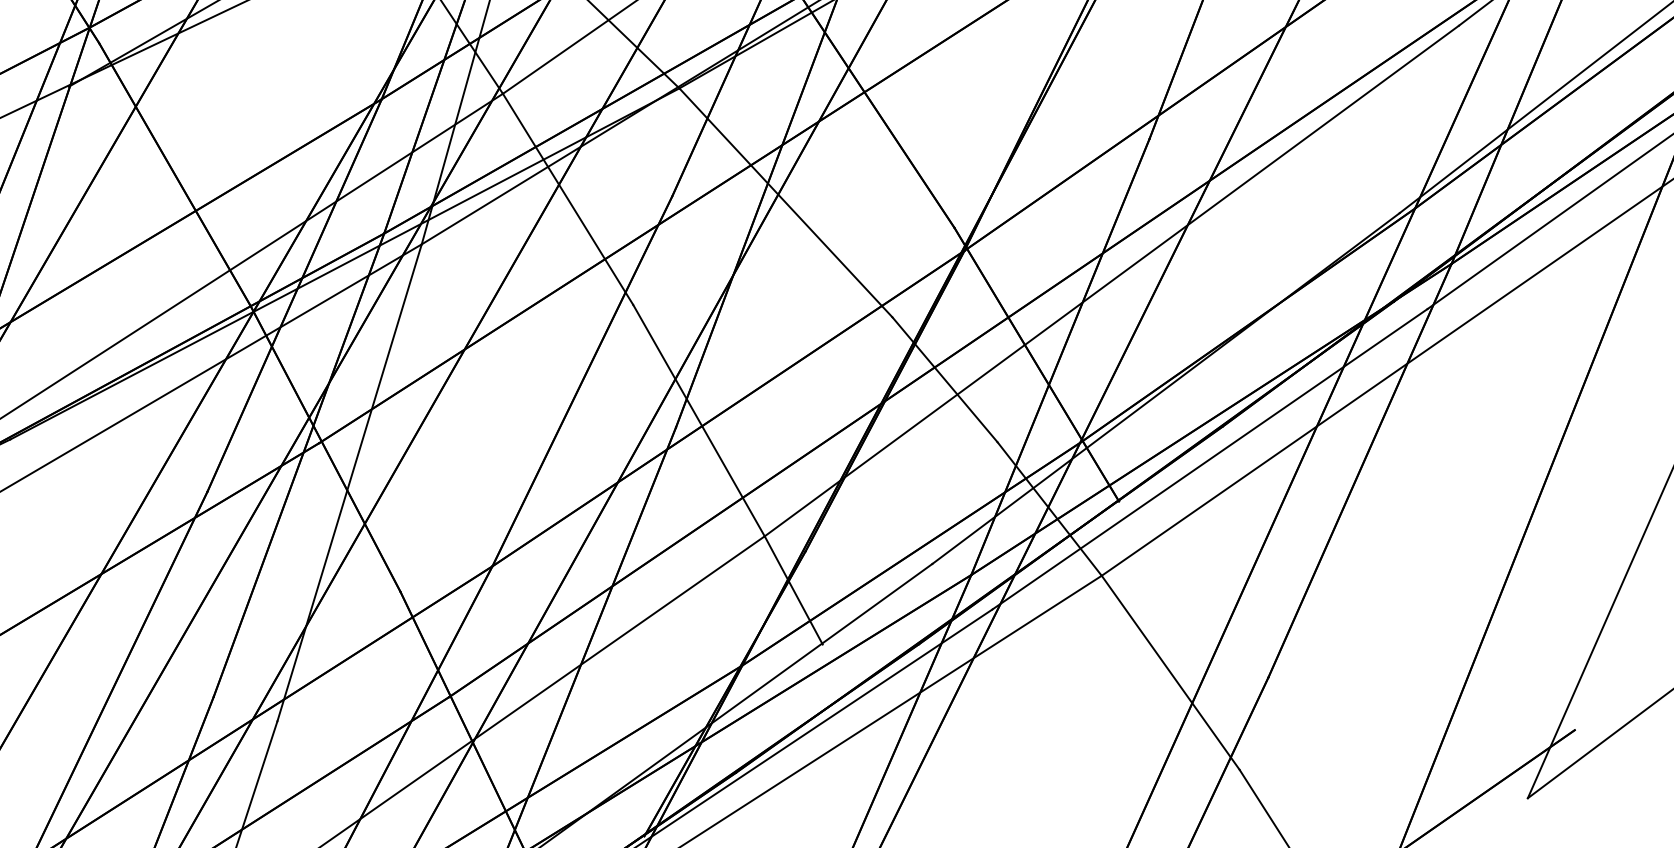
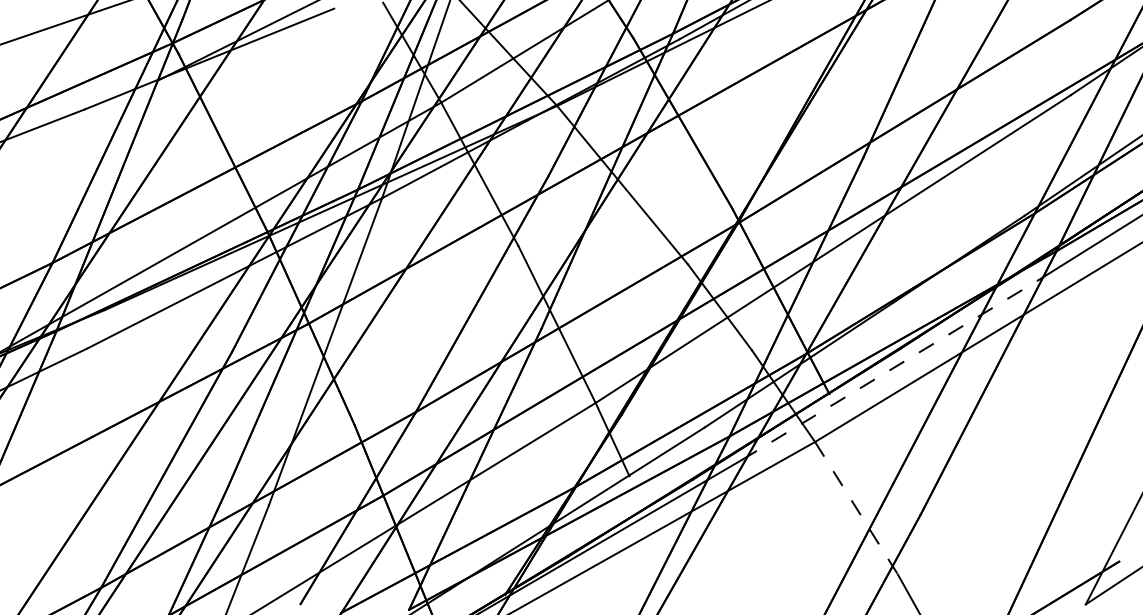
line: (1209, 458) -> (890, 369), solid -> dashed
line: (1170, 673) -> (856, 508), solid -> dashed

